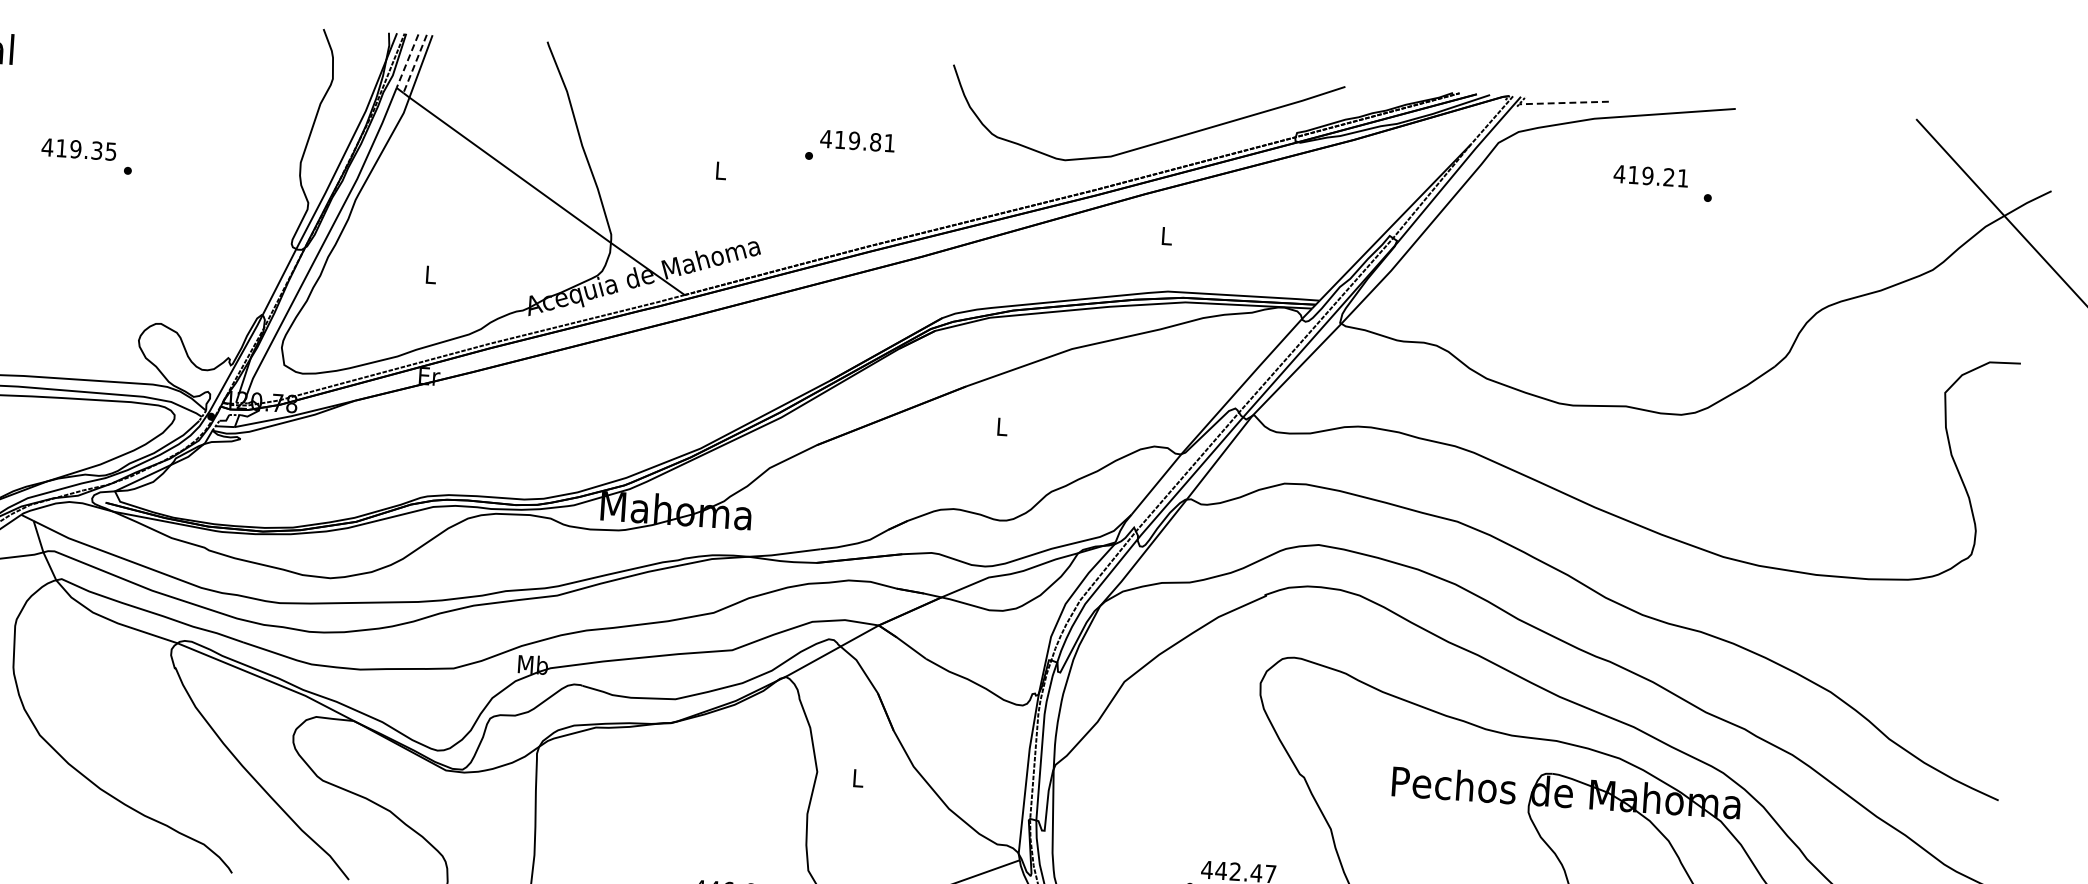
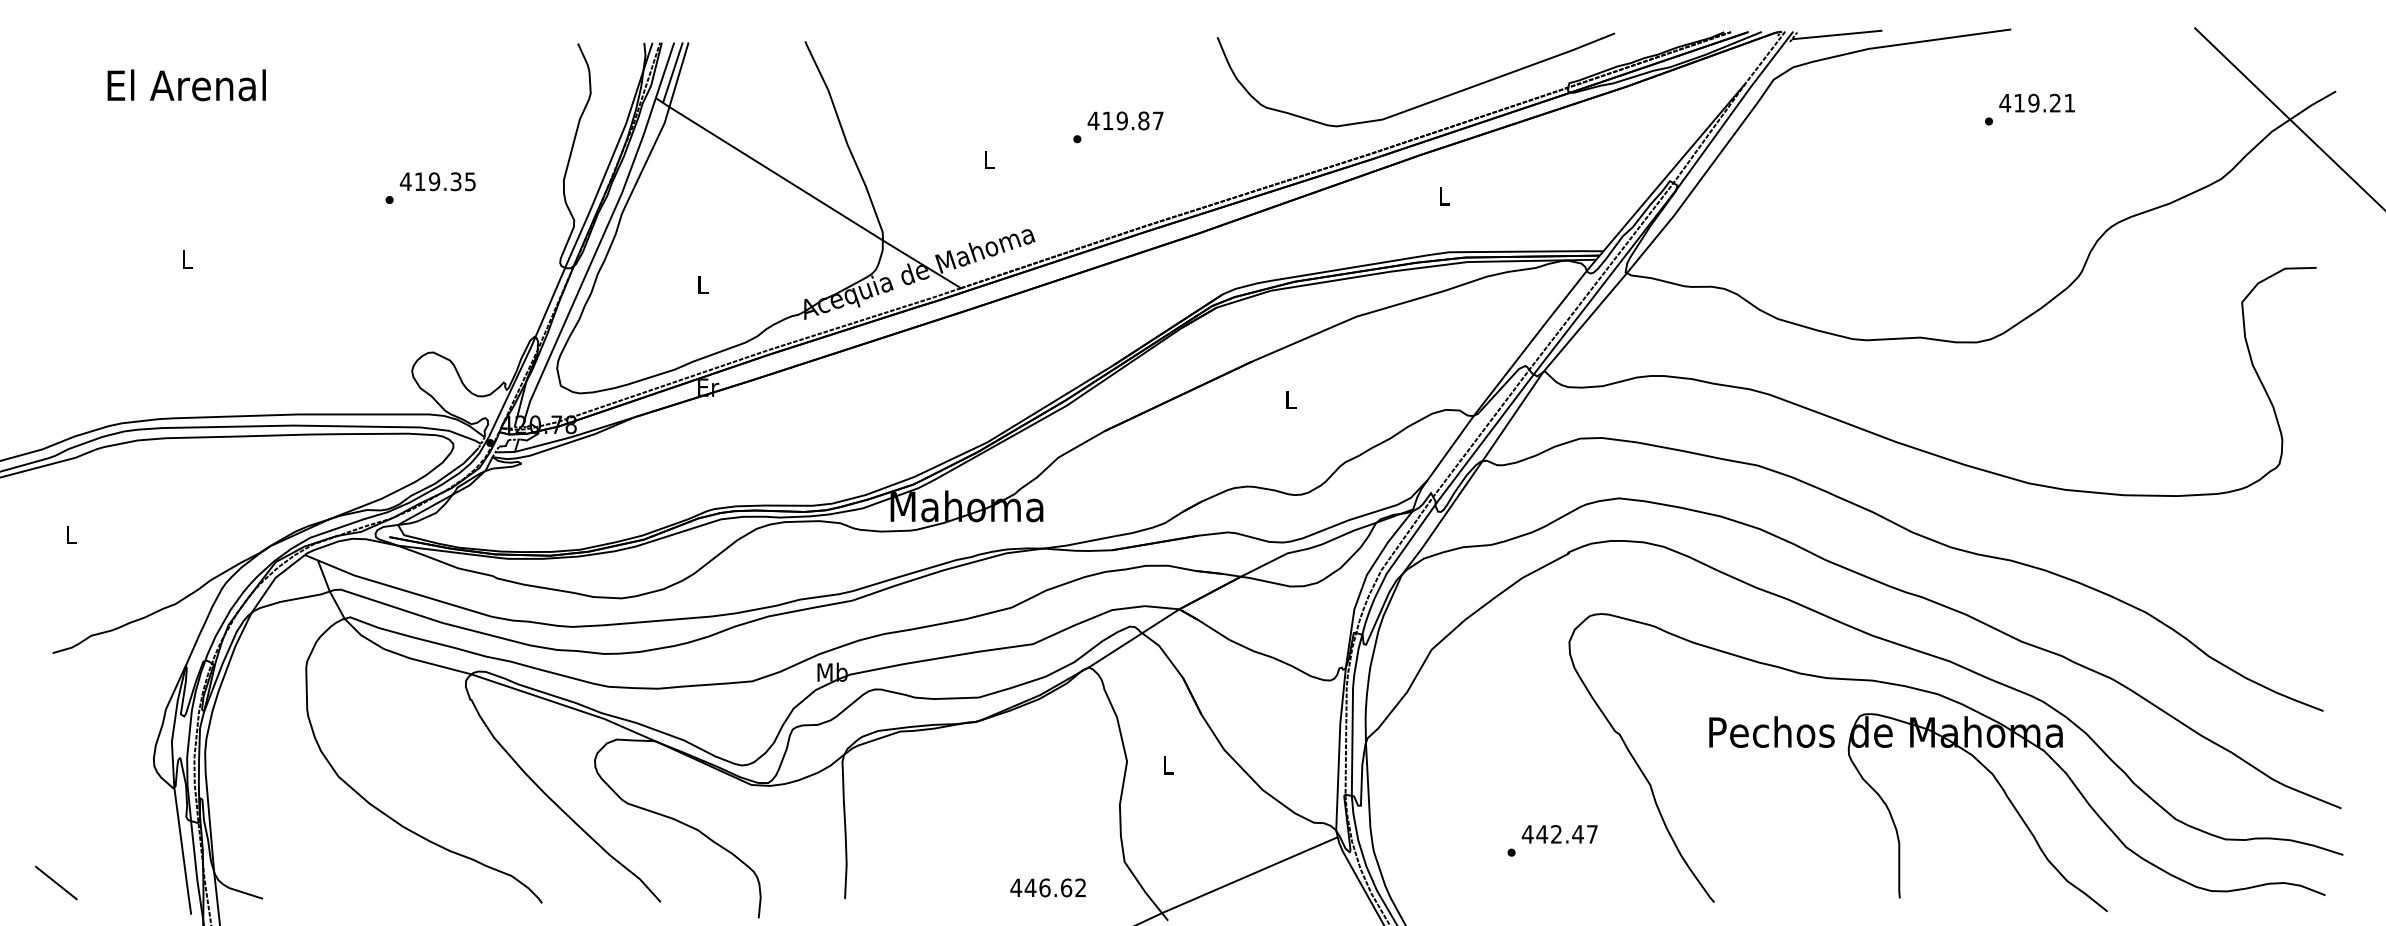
line: (407, 61) -> (664, 70), dashed -> solid
line: (414, 63) -> (672, 72), dashed -> solid
line: (1563, 103) -> (1836, 35), dashed -> solid
text: (890, 142) -> (1158, 120), 419.81 -> 419.87
text: (78, 149) -> (437, 181), moved
text: (1650, 175) -> (2036, 102), moved

